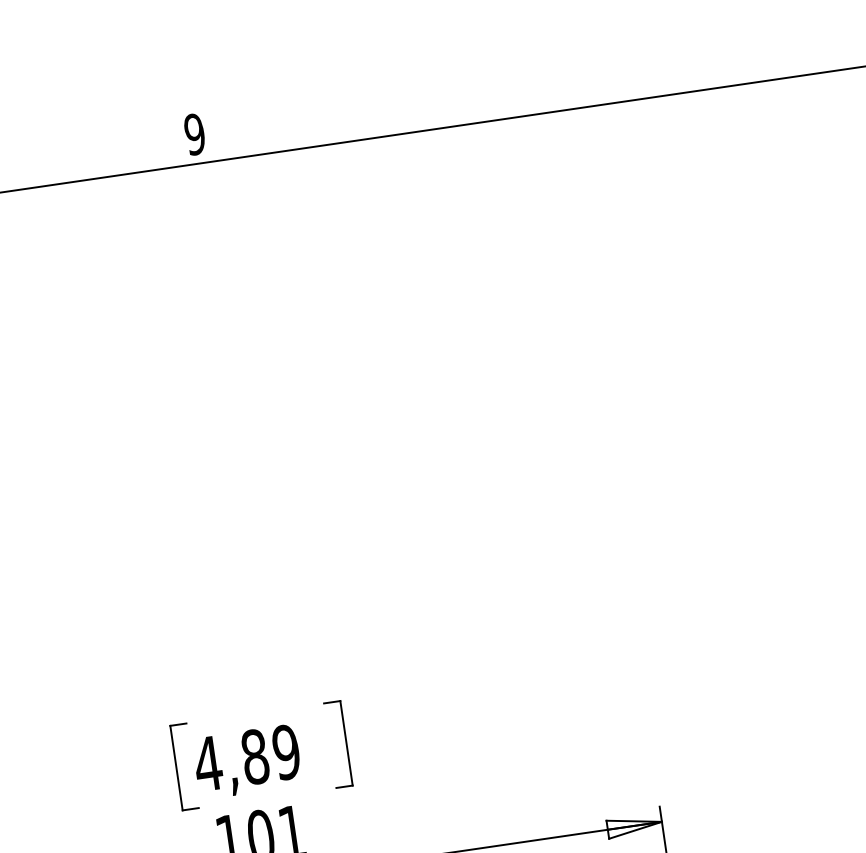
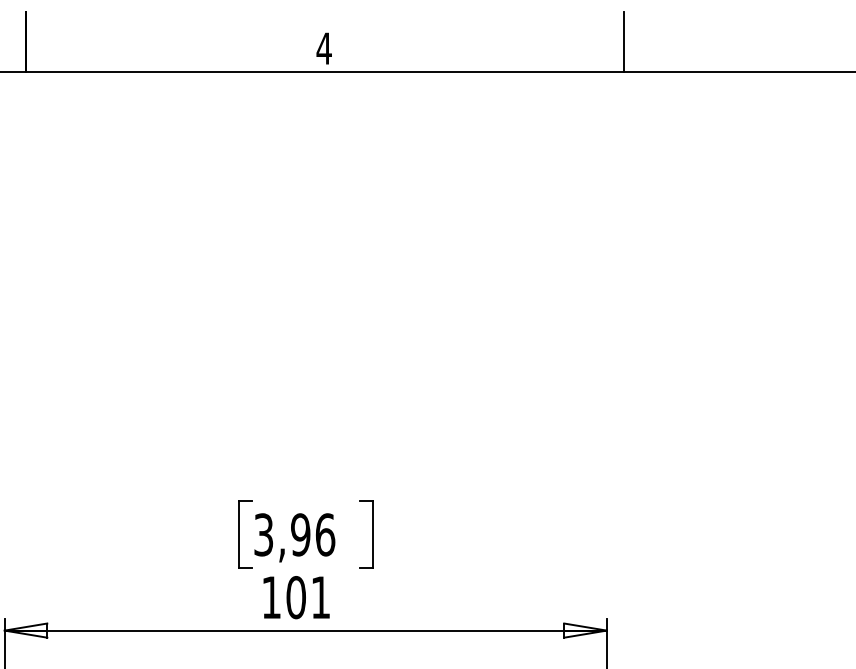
line: (573, 69) -> (623, 41), added
text: (193, 134) -> (323, 48), 9 -> 4
text: (247, 757) -> (294, 534), 4,89 -> 3,96

